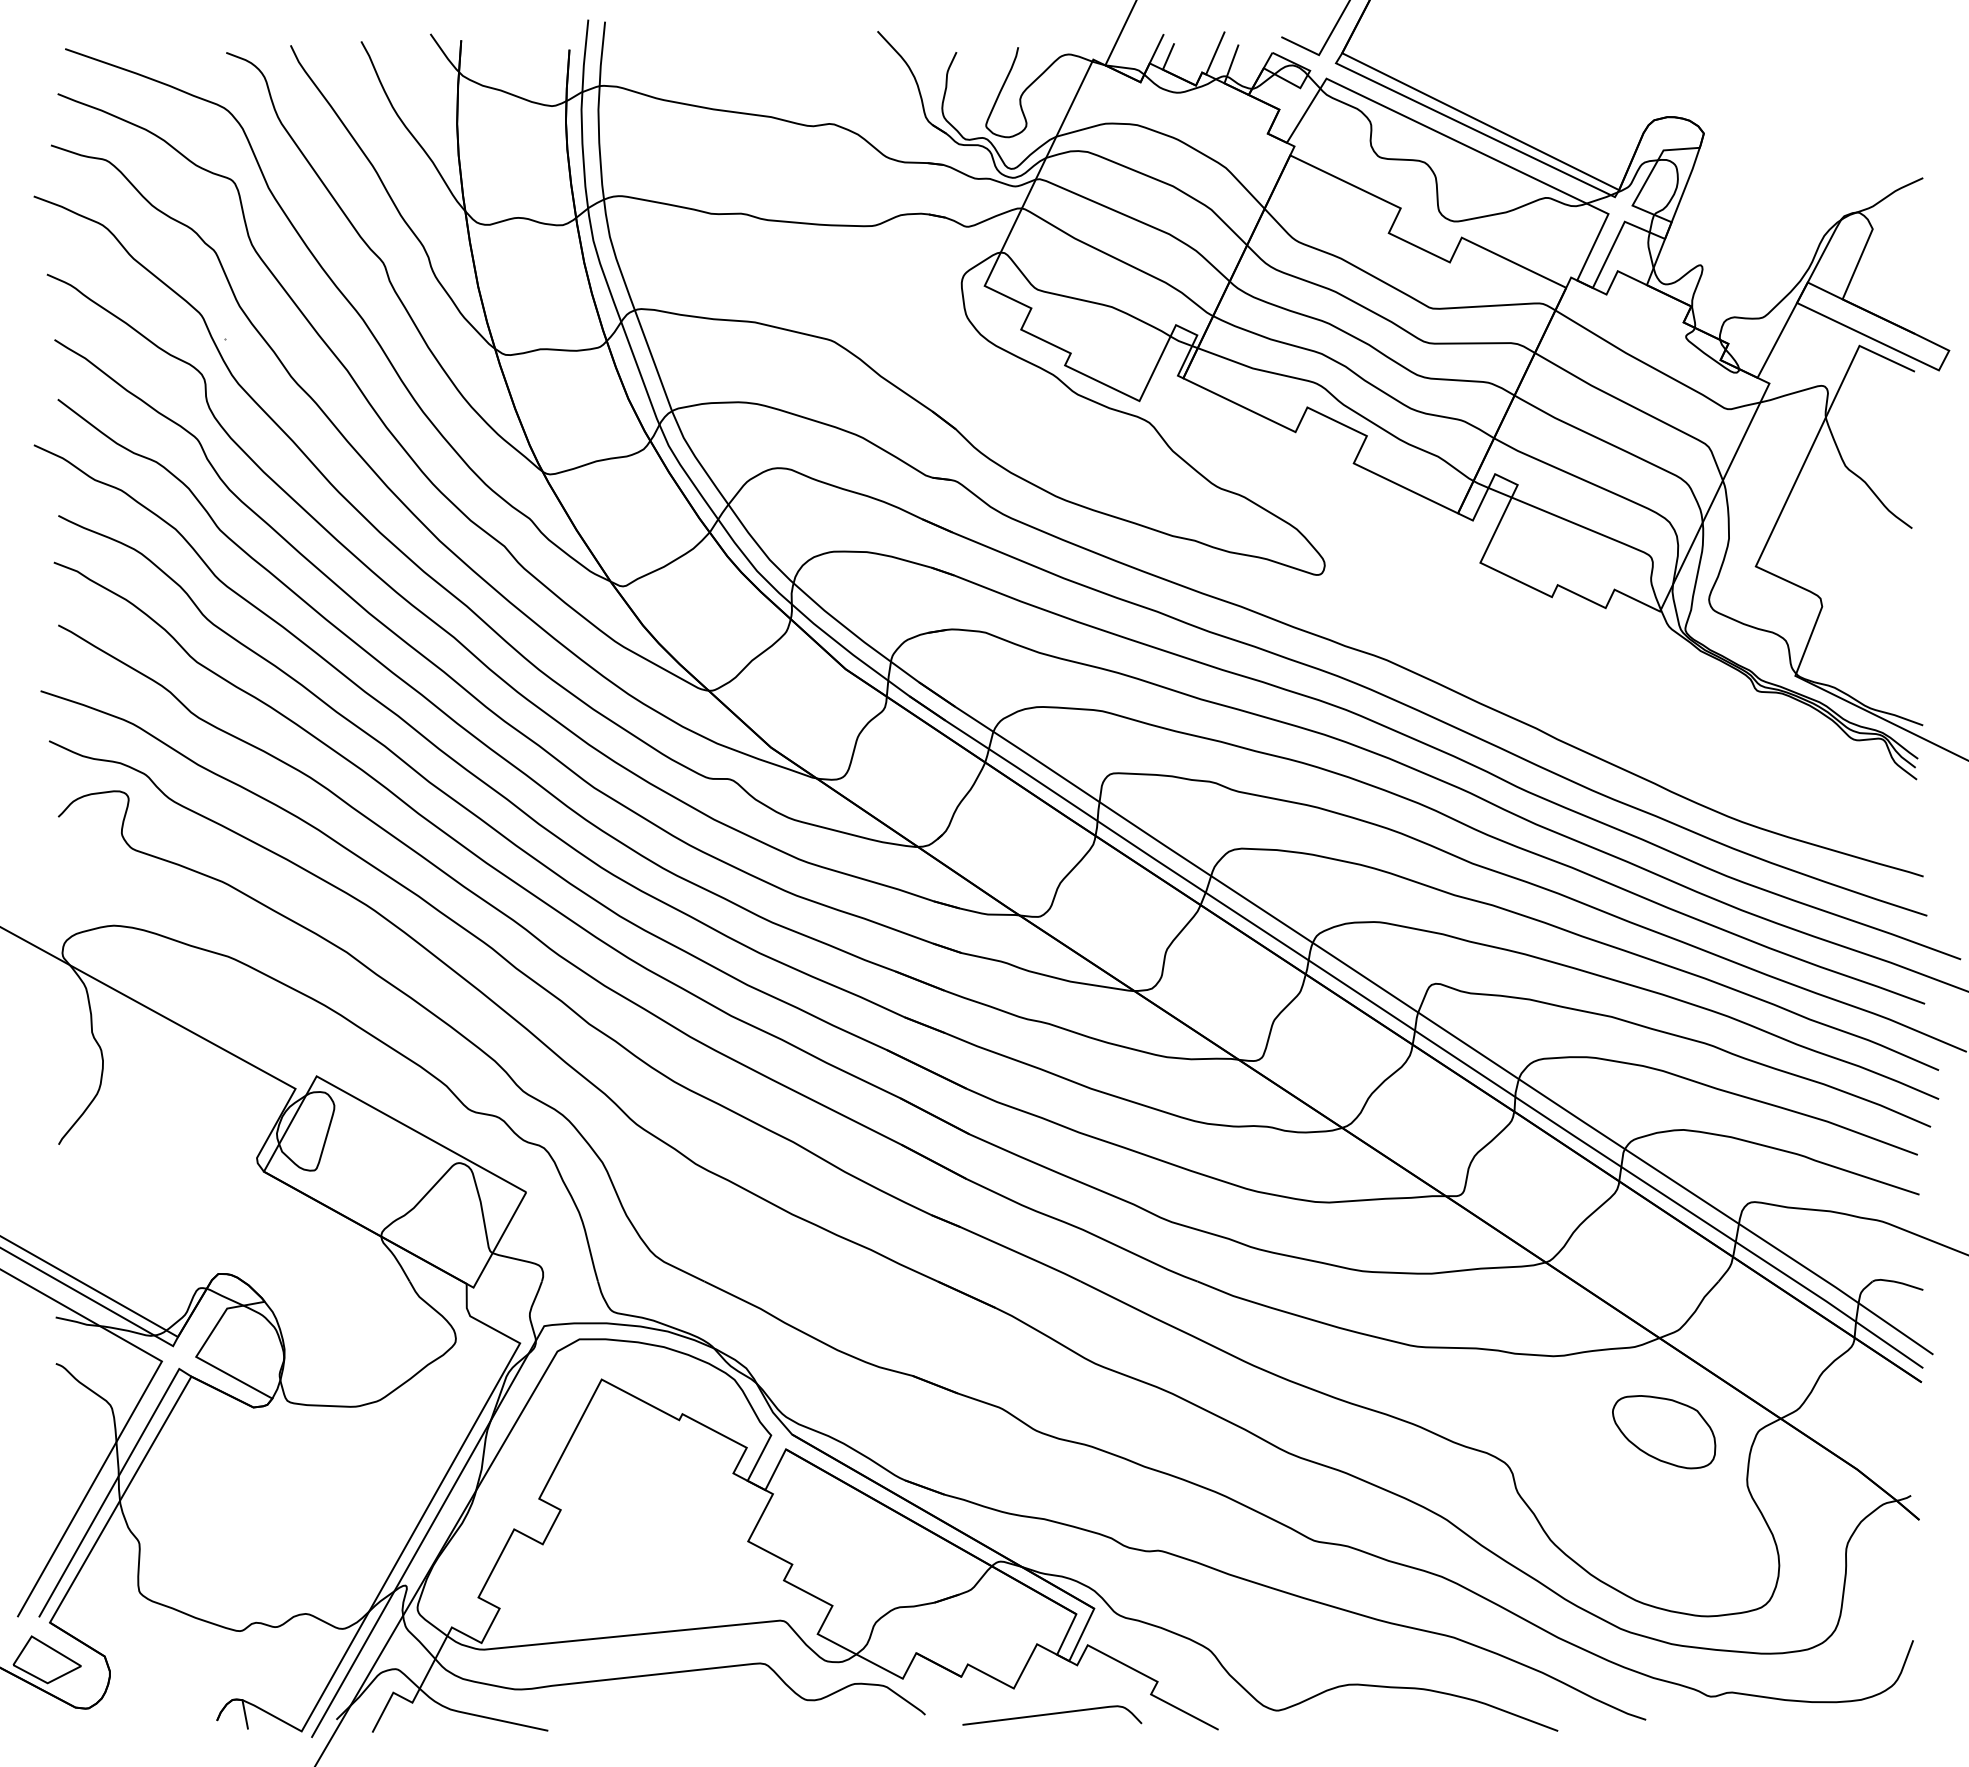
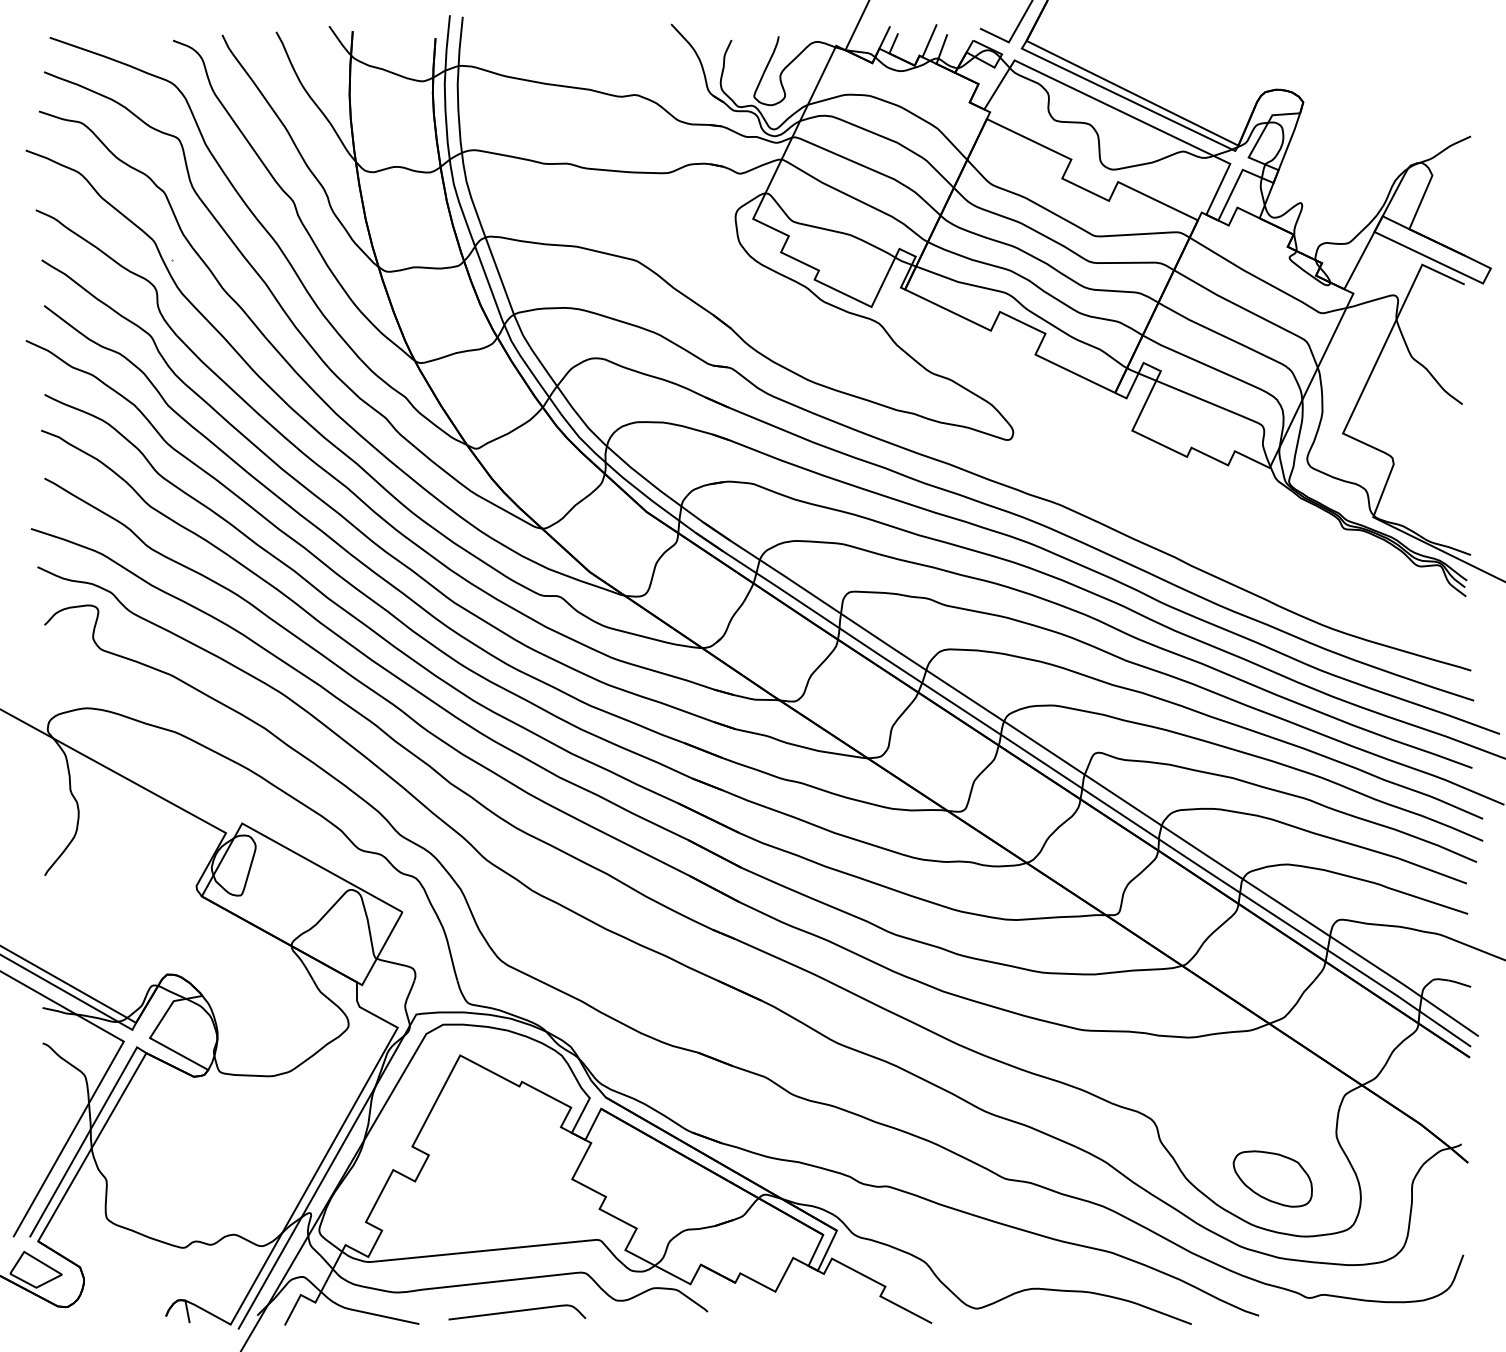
part: (1664, 1432) -> (1273, 1179), moved
curve: (1052, 1714) -> (517, 1311), moved

